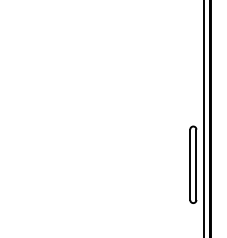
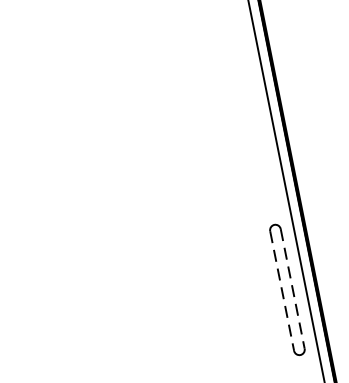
line: (190, 165) -> (282, 292), solid -> dashed
line: (196, 165) -> (293, 290), solid -> dashed

